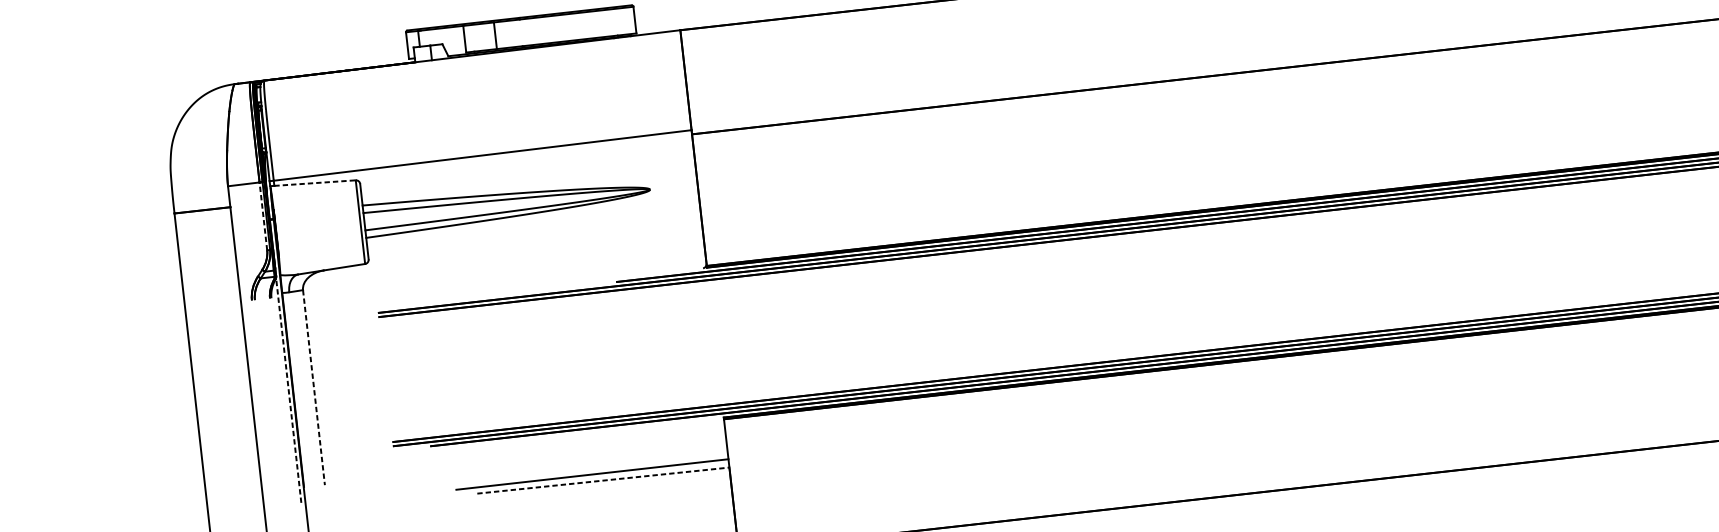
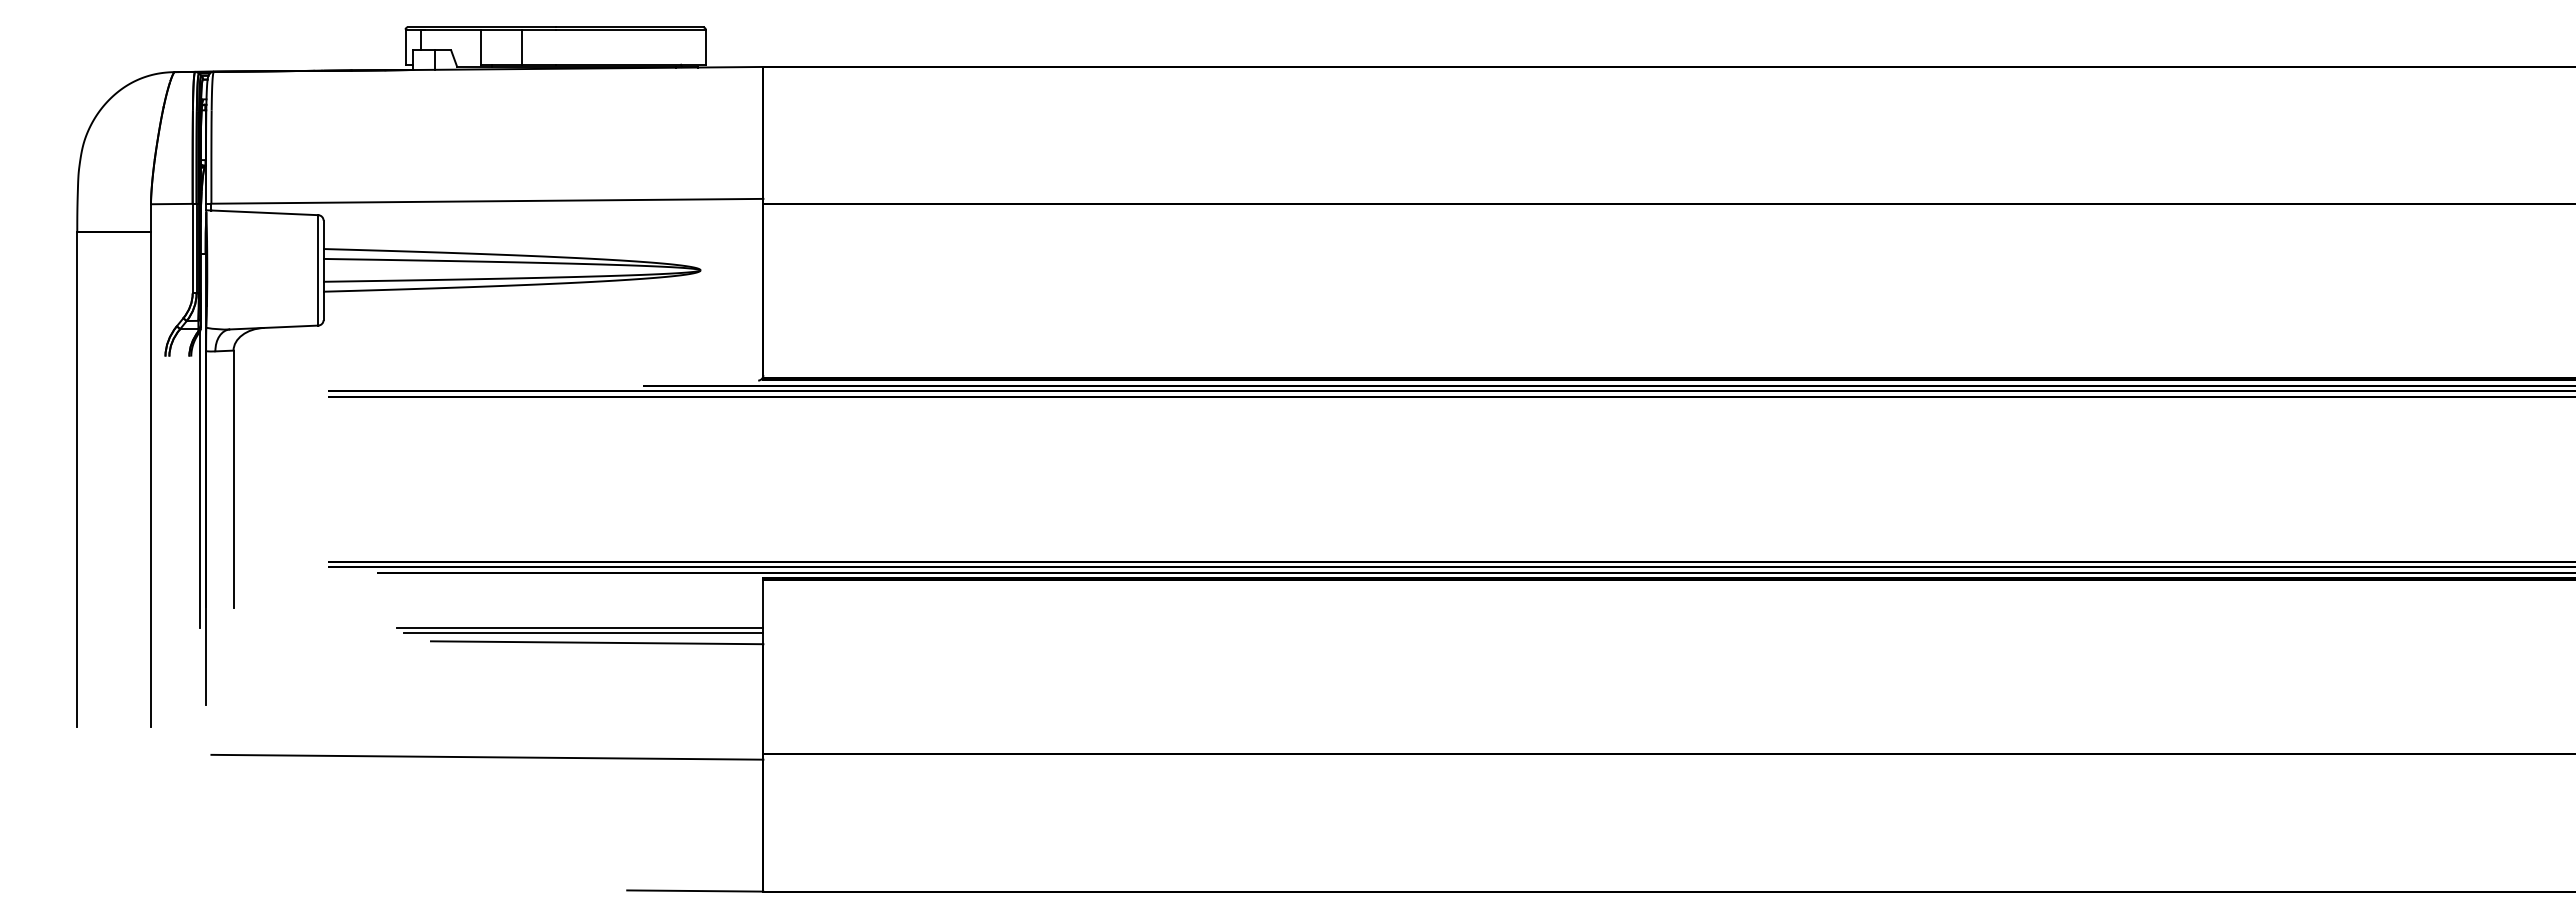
line: (314, 182) -> (264, 212), dashed -> solid
line: (263, 216) -> (192, 248), dashed -> solid
line: (313, 387) -> (233, 479), dashed -> solid
line: (288, 389) -> (200, 478), dashed -> solid
line: (589, 470) -> (580, 627), added
line: (603, 480) -> (597, 642), dashed -> solid

